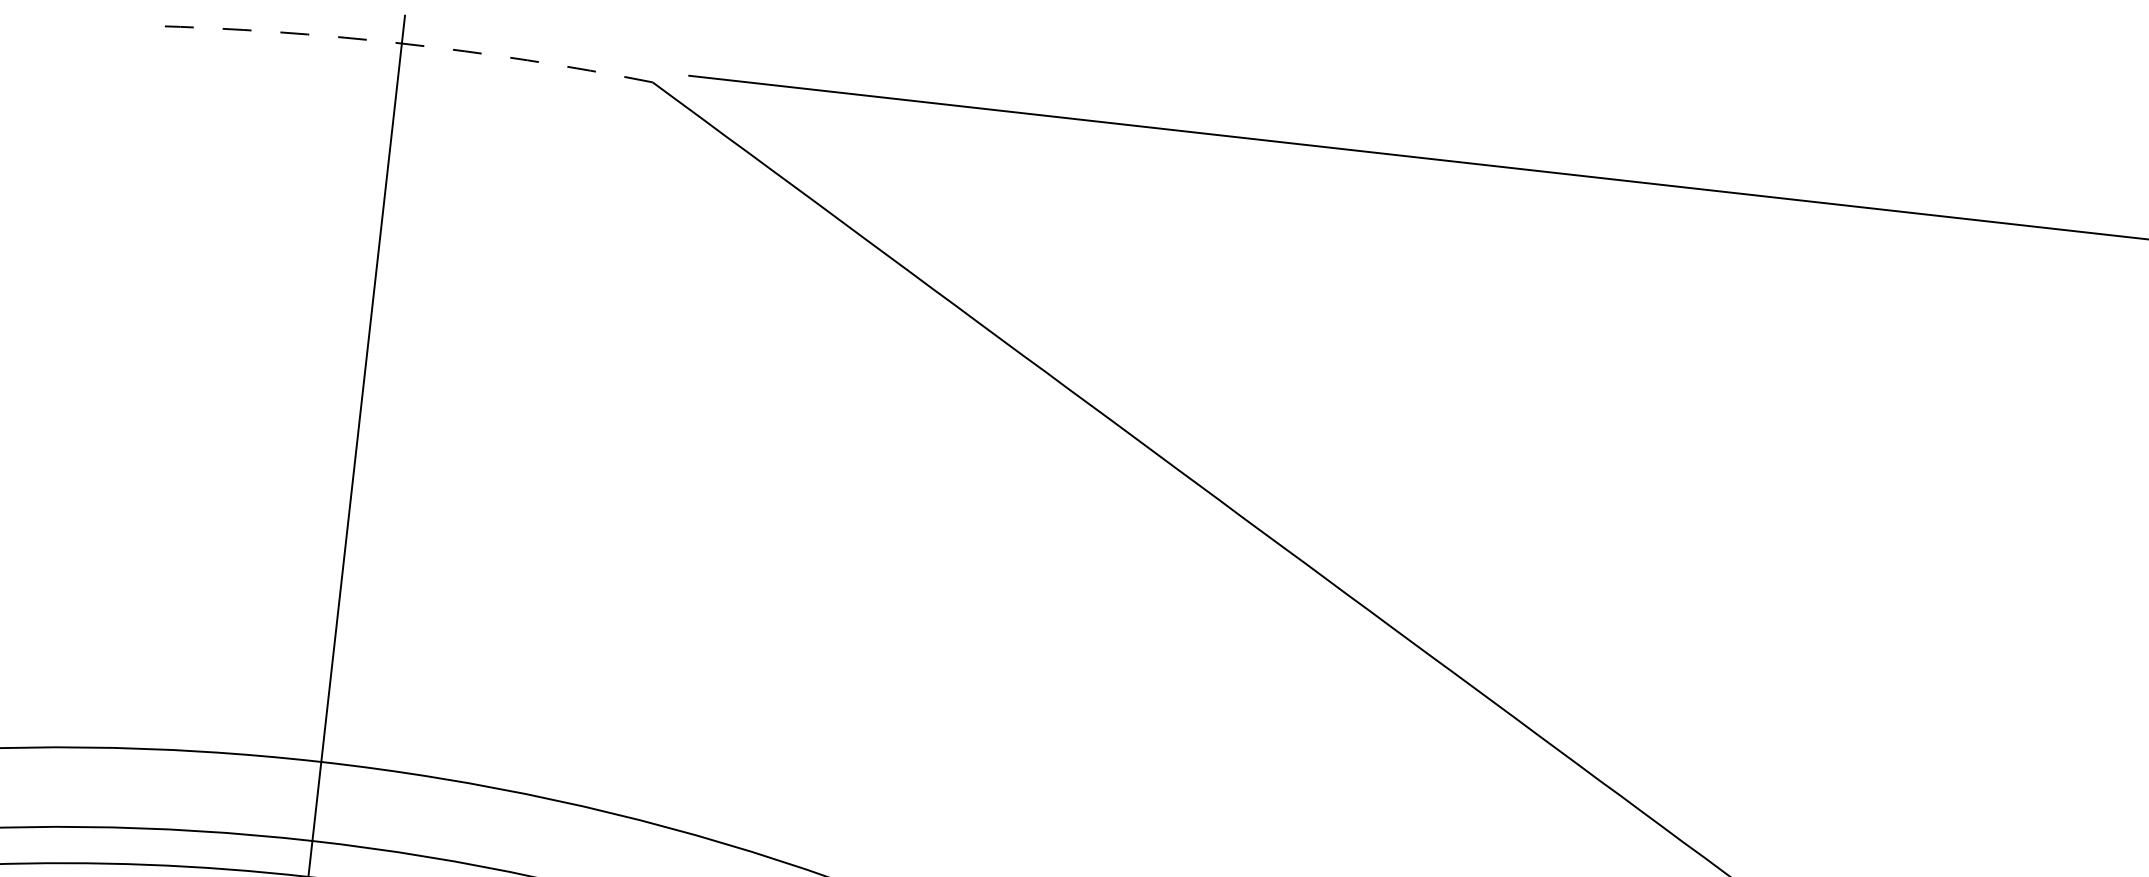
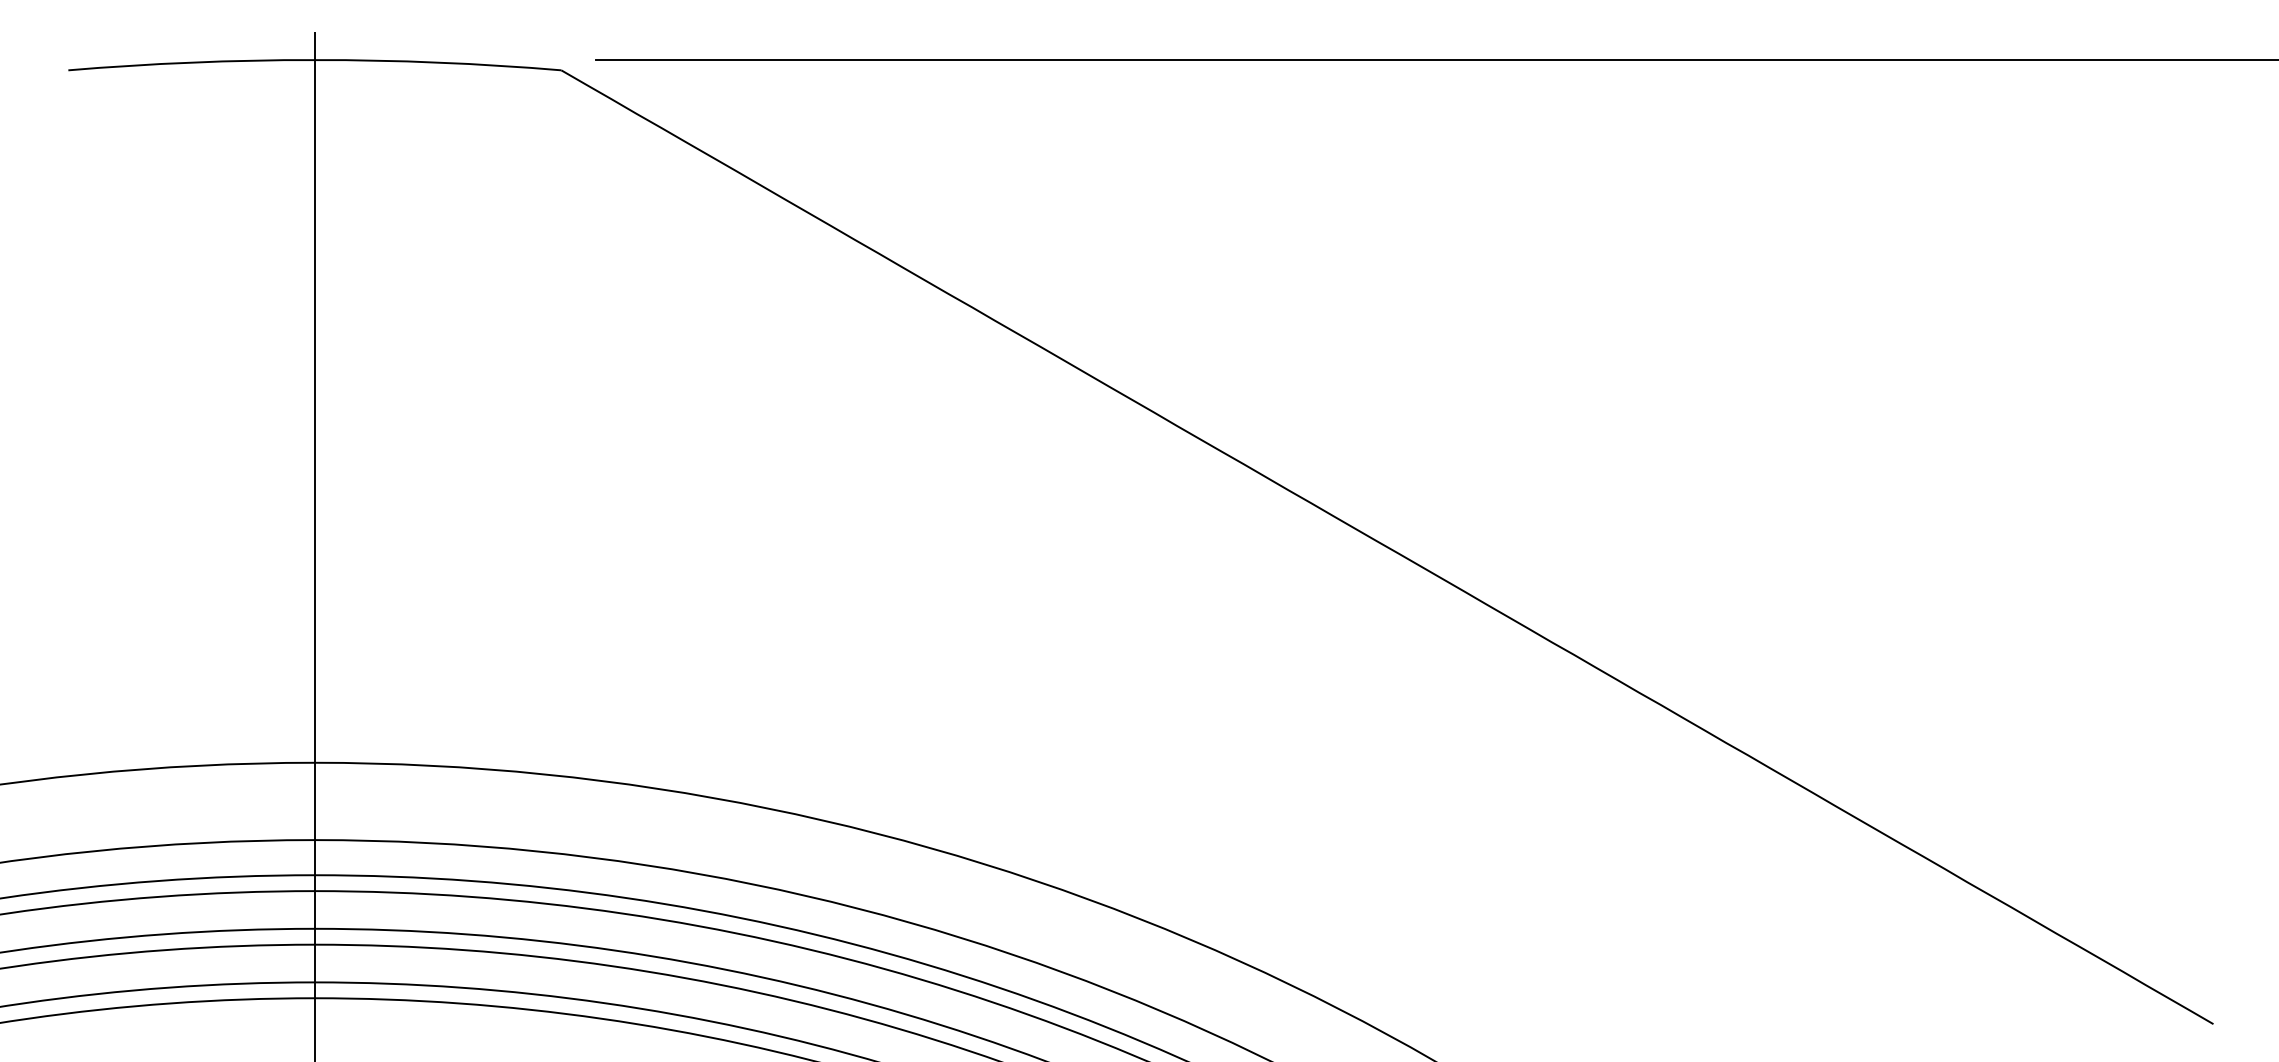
arc: (401, 43) -> (314, 60), dashed -> solid

